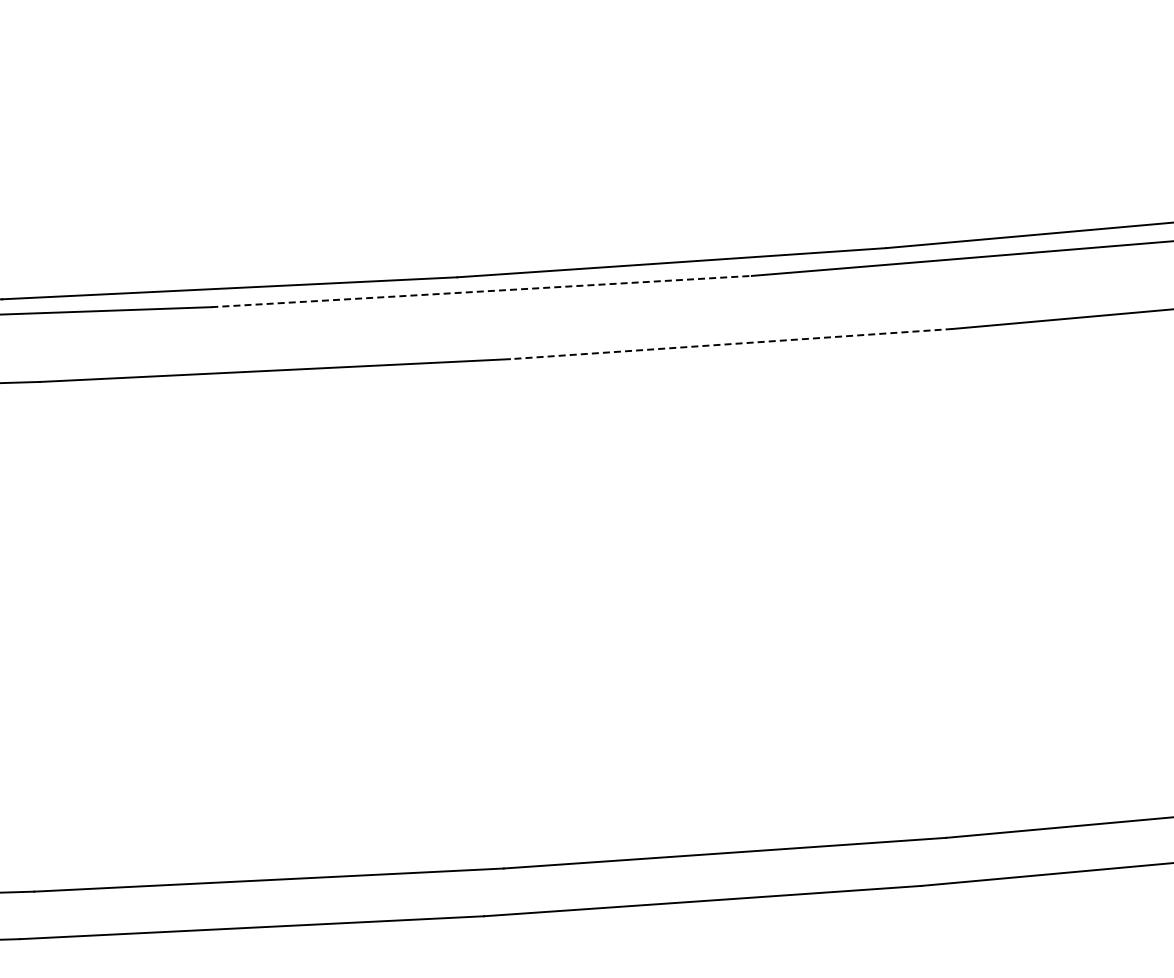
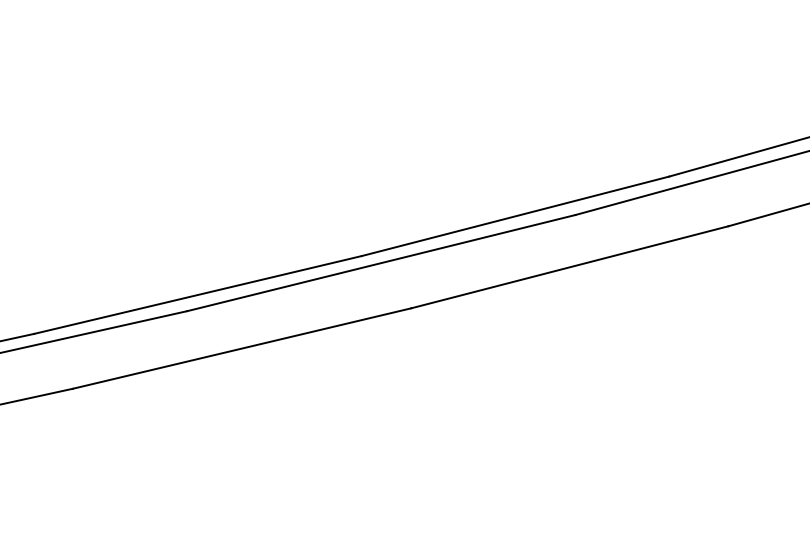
line: (481, 291) -> (381, 263), dashed -> solid
line: (731, 344) -> (569, 267), dashed -> solid

